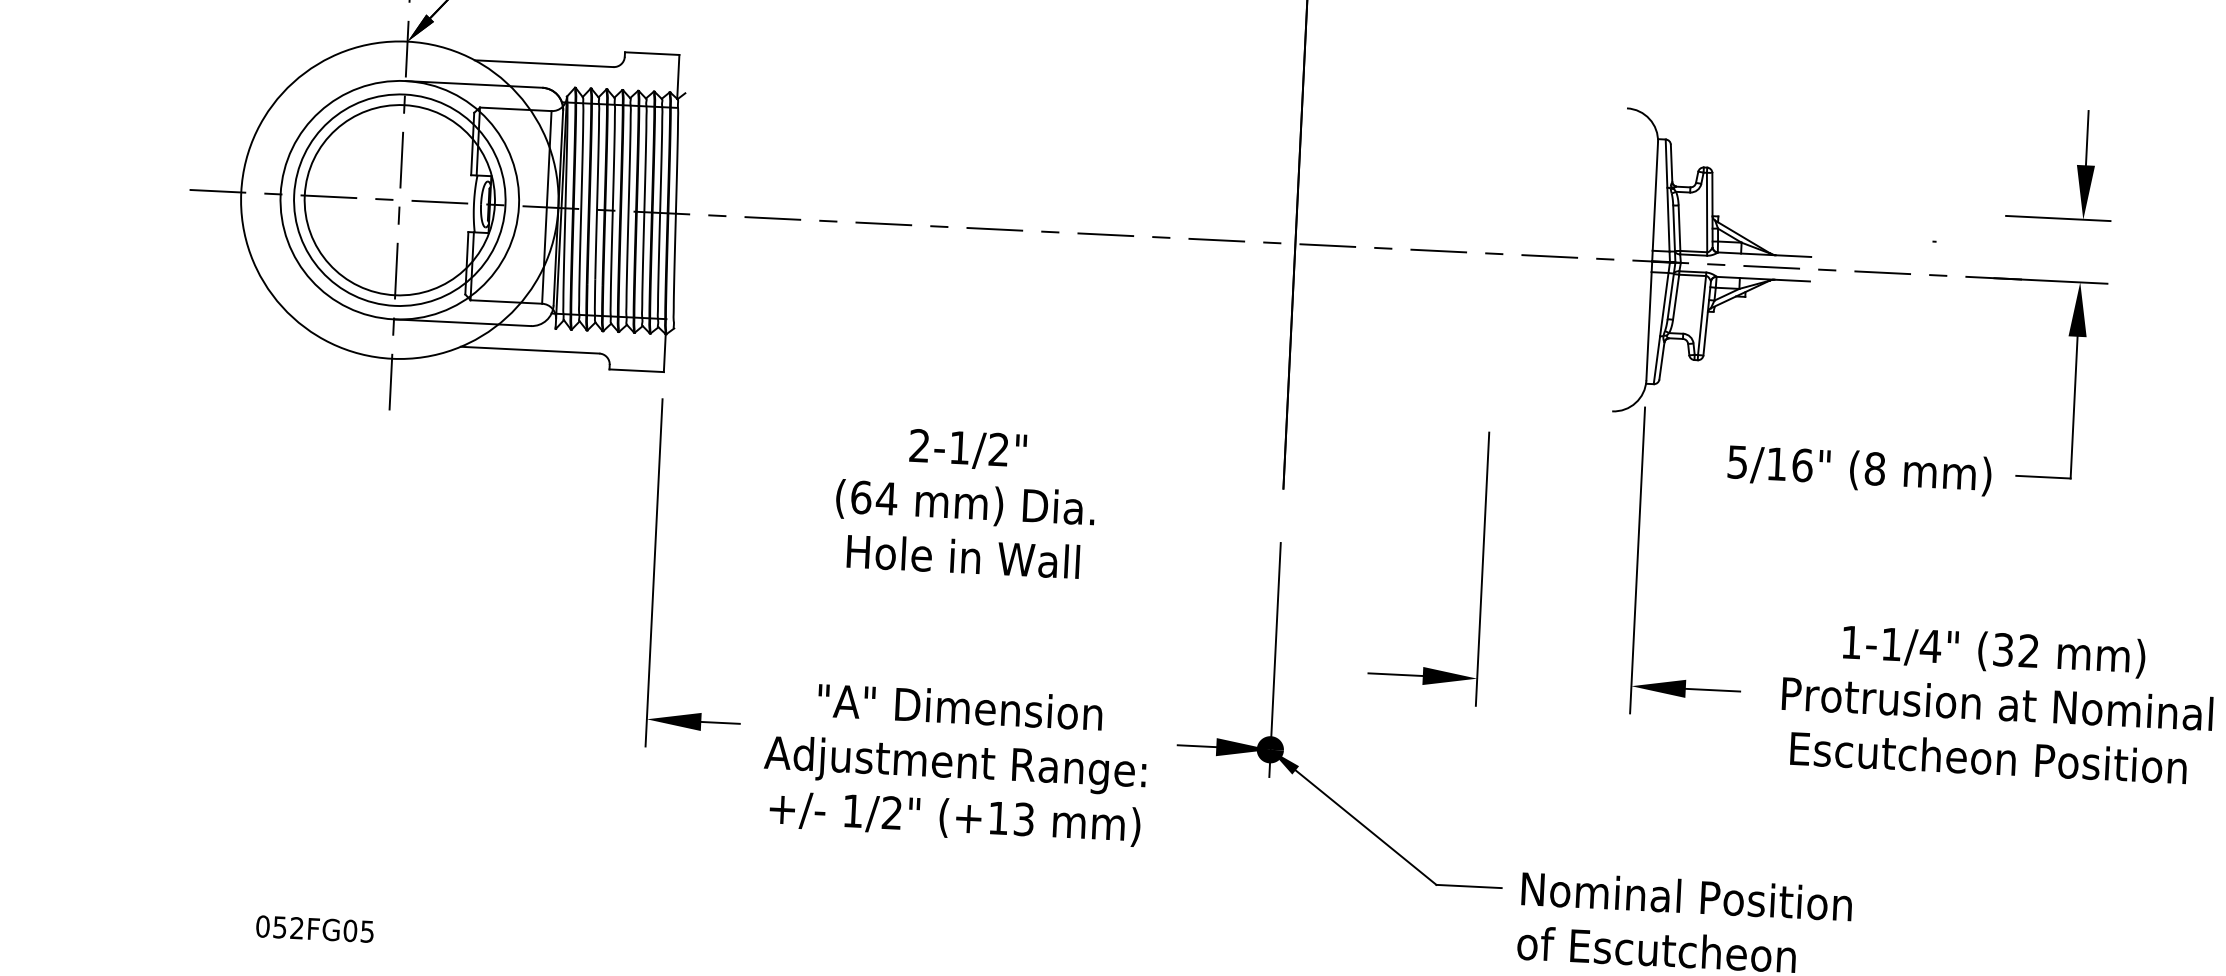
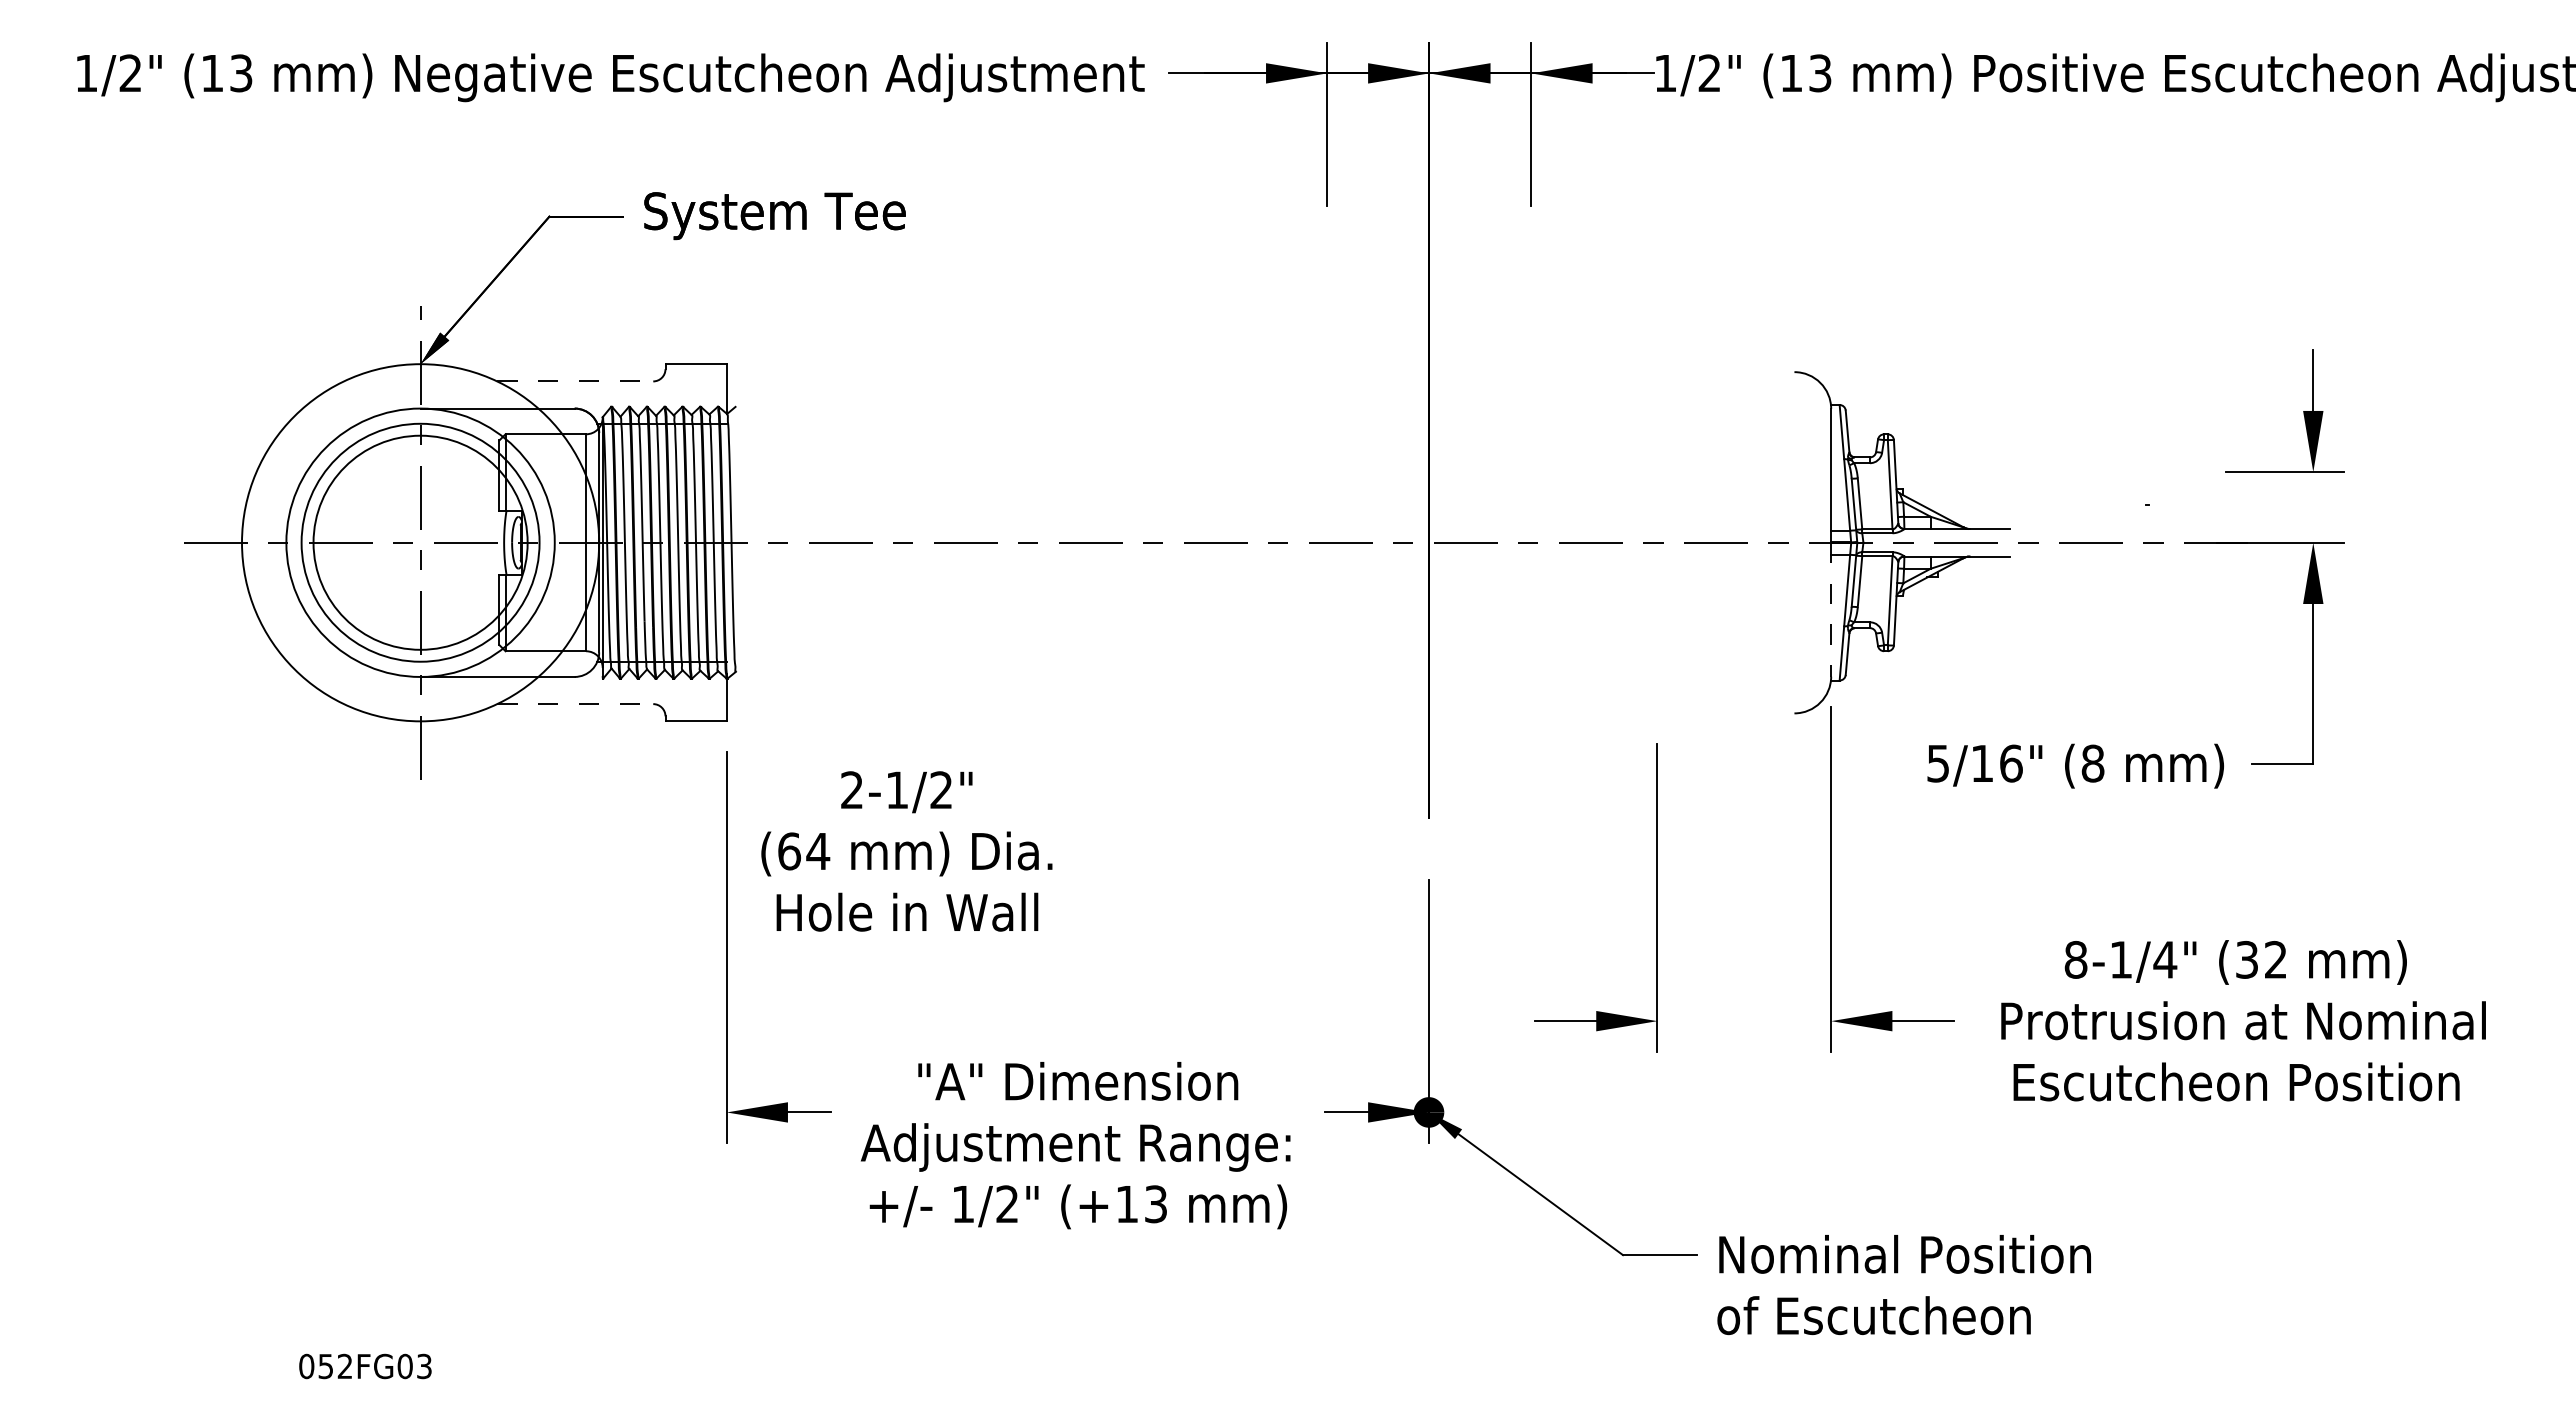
line: (544, 63) -> (575, 381), solid -> dashed
line: (1649, 320) -> (1831, 609), solid -> dashed
line: (530, 350) -> (575, 704), solid -> dashed
text: (965, 502) -> (906, 851), moved
text: (1851, 642) -> (2075, 959), 1-1/4" -> 8-1/4"
text: (367, 930) -> (424, 1365), 052FG05 -> 052FG03

